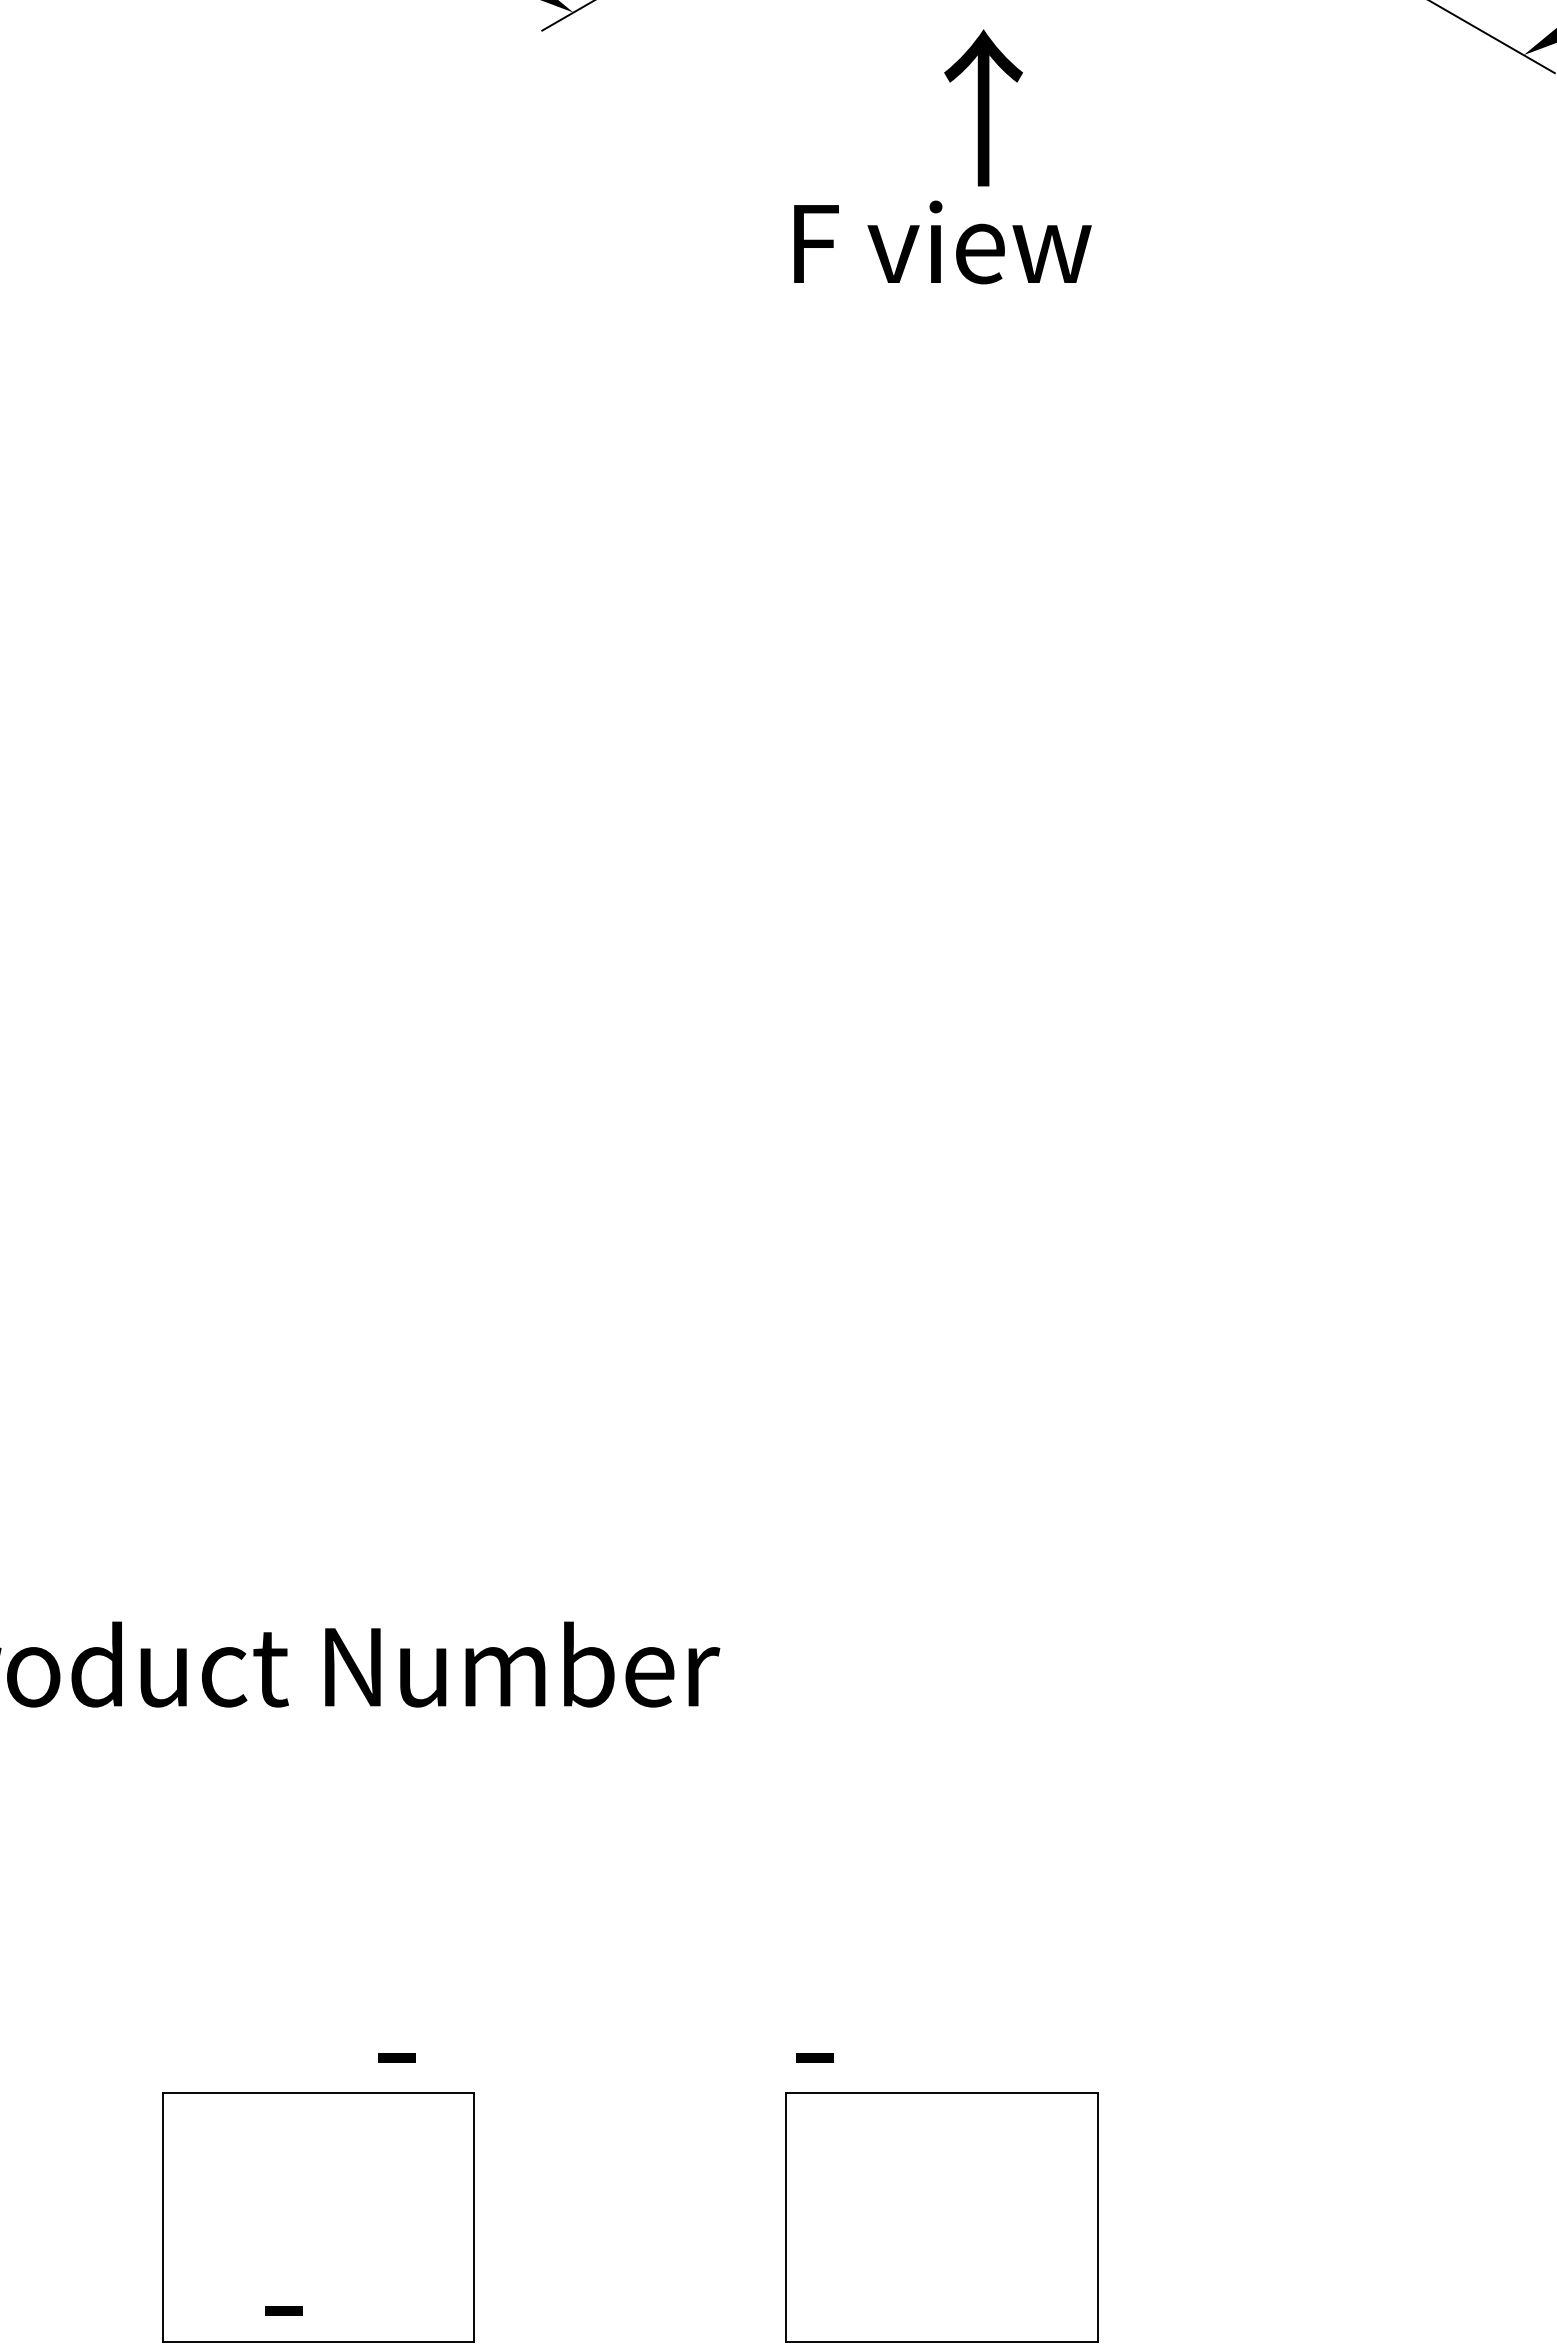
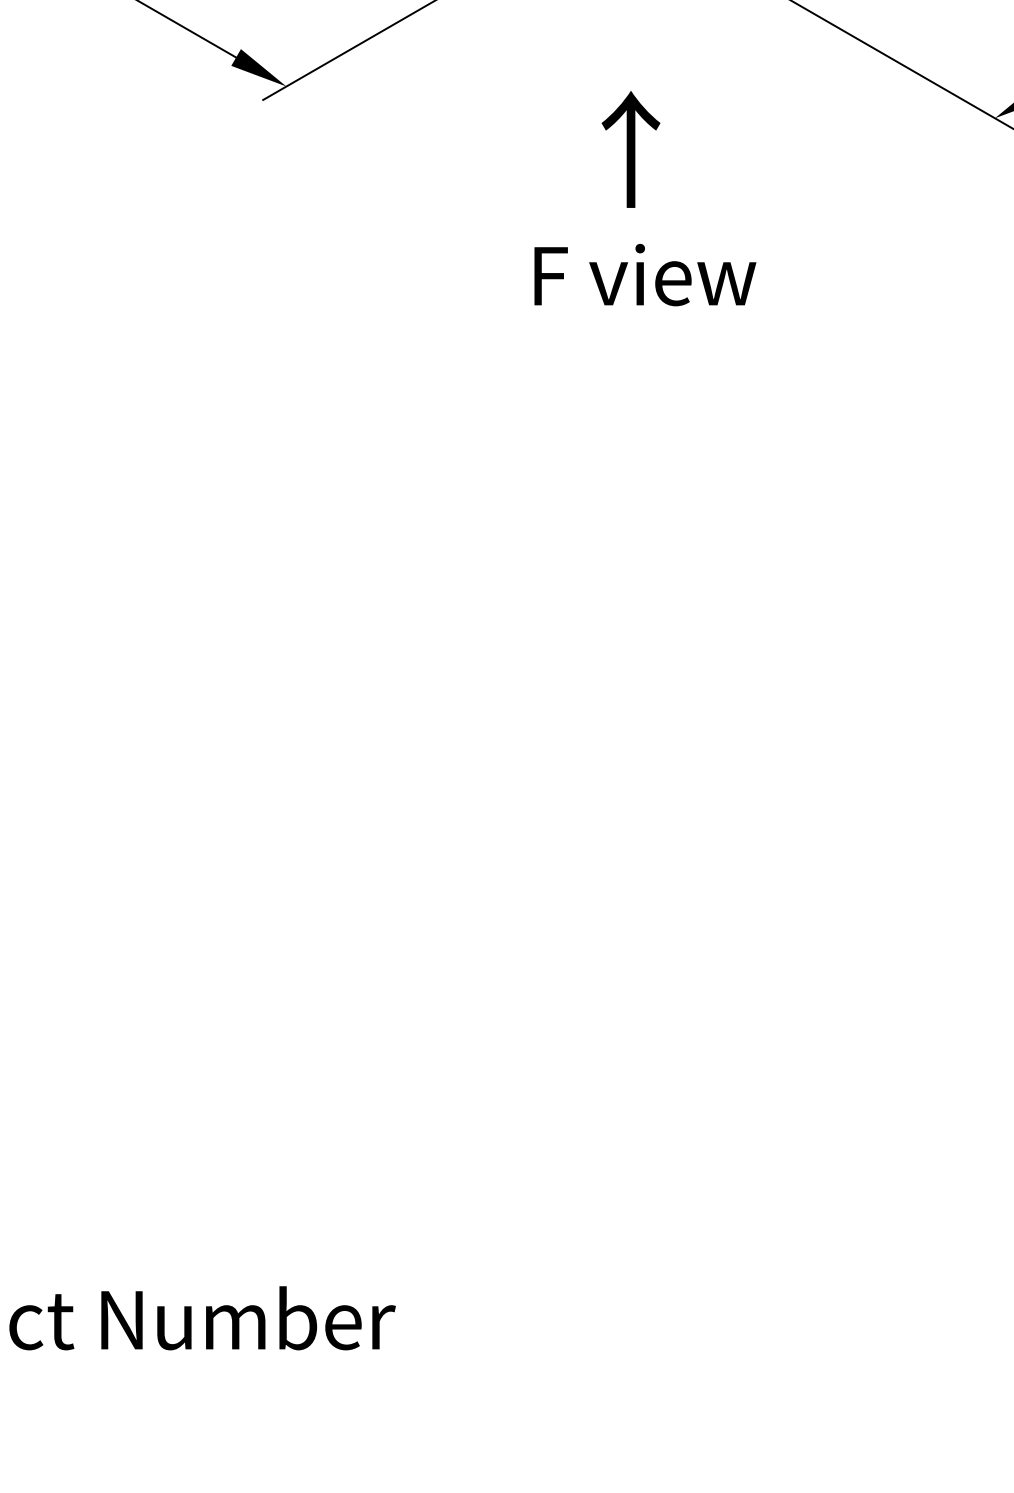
text: (983, 107) -> (630, 149), moved
text: (942, 242) -> (645, 275), moved

